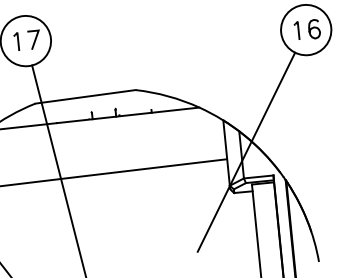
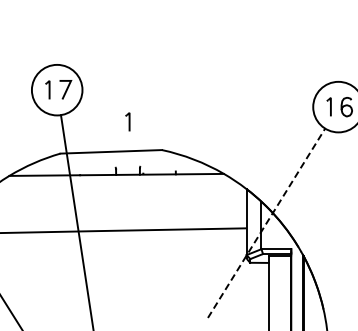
part: (98, 65) -> (127, 121), added
line: (246, 151) -> (266, 222), solid -> dashed

